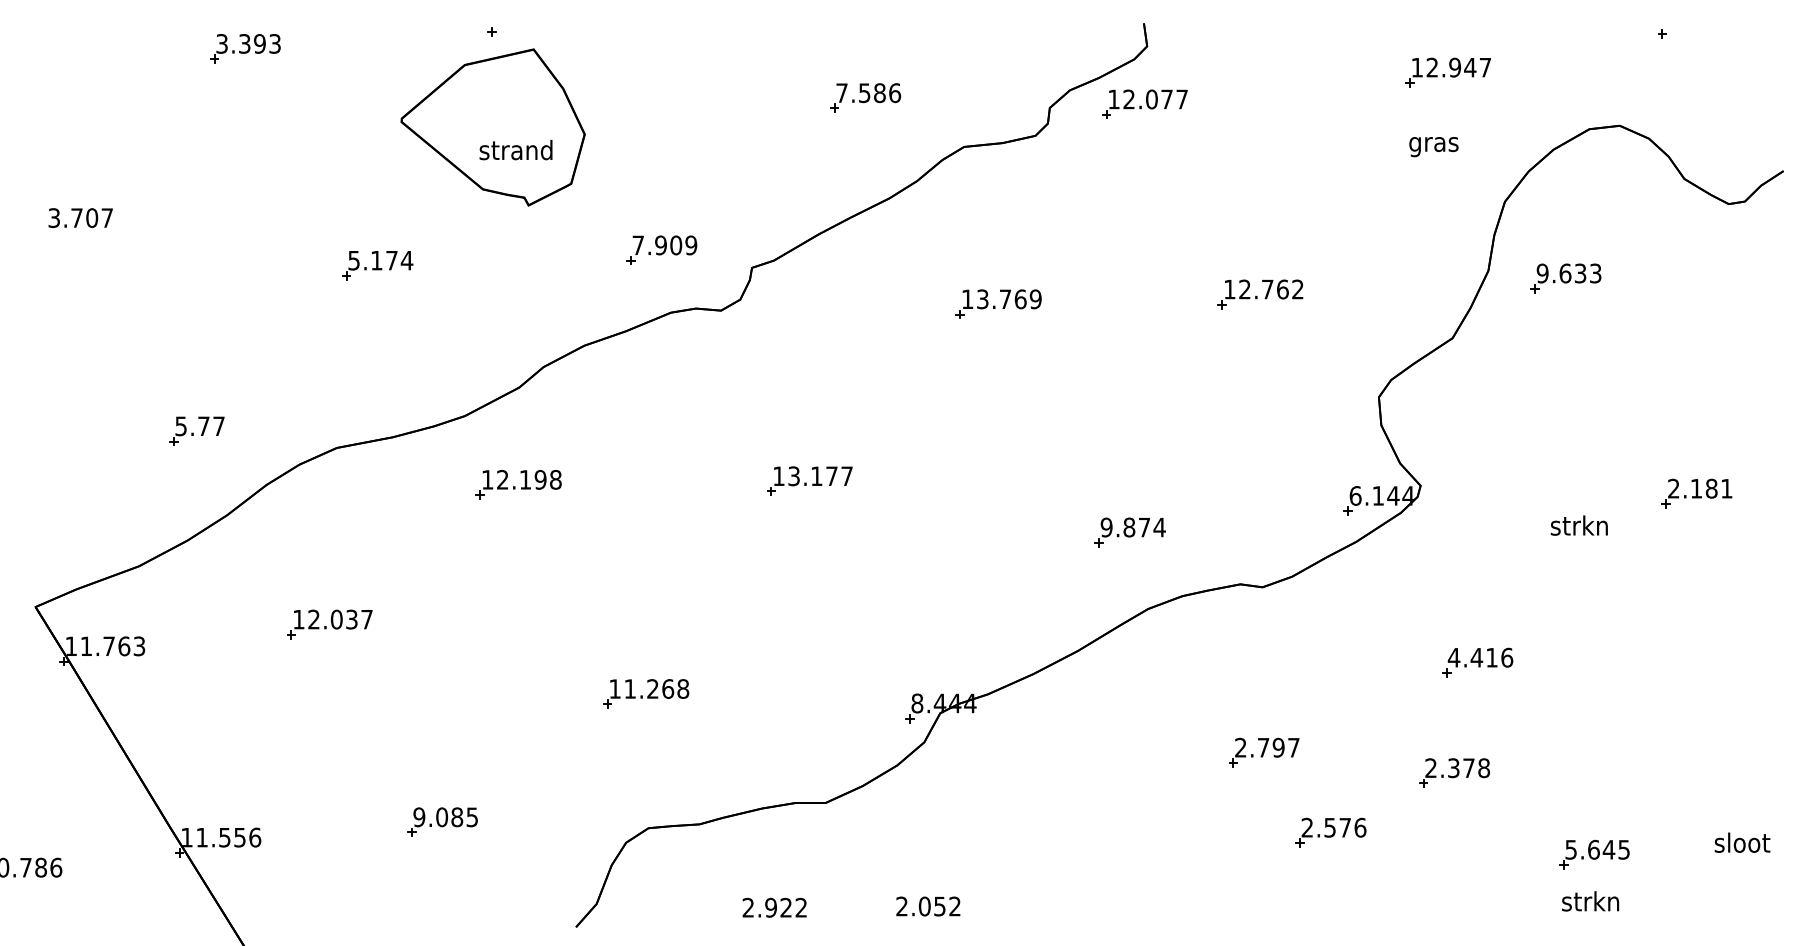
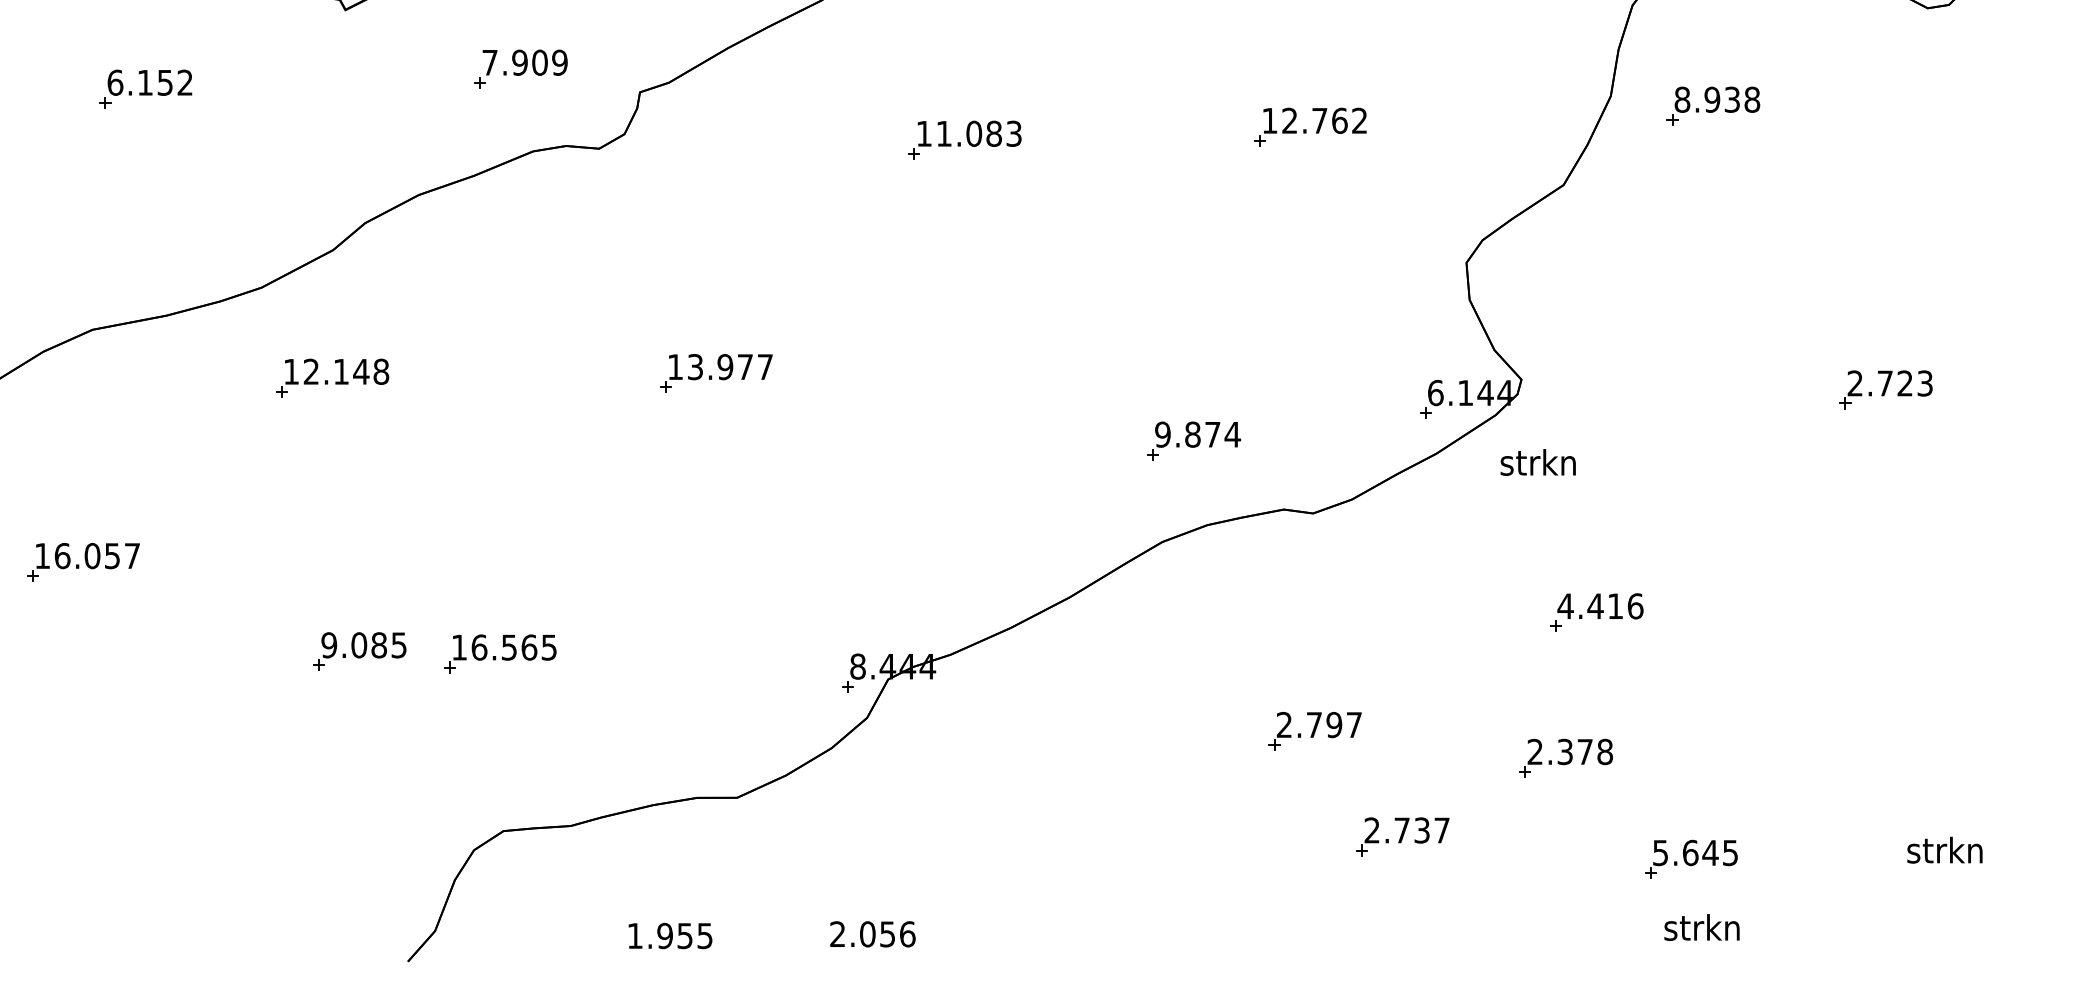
text: (380, 260) -> (150, 82), 5.174 -> 6.152
text: (1568, 273) -> (1716, 99), 9.633 -> 8.938
text: (1009, 299) -> (979, 134), 13.769 -> 11.083
text: (816, 476) -> (724, 367), 13.177 -> 13.977
text: (540, 479) -> (361, 371), 12.198 -> 12.148
text: (1711, 488) -> (1904, 383), 2.181 -> 2.723
text: (1578, 525) -> (1537, 462), moved
part: (1129, 532) -> (1193, 441), moved
text: (332, 619) -> (86, 555), 12.037 -> 16.057
text: (656, 688) -> (514, 646), 11.268 -> 16.565
part: (442, 821) -> (359, 650), moved
text: (1345, 827) -> (1422, 830), 2.576 -> 2.737
text: (1741, 842) -> (1944, 849), sloot -> strkn
part: (1594, 854) -> (1691, 859), moved
text: (1590, 901) -> (1701, 927), moved
text: (955, 906) -> (908, 934), 2.052 -> 2.056
text: (774, 907) -> (669, 935), 2.922 -> 1.955

